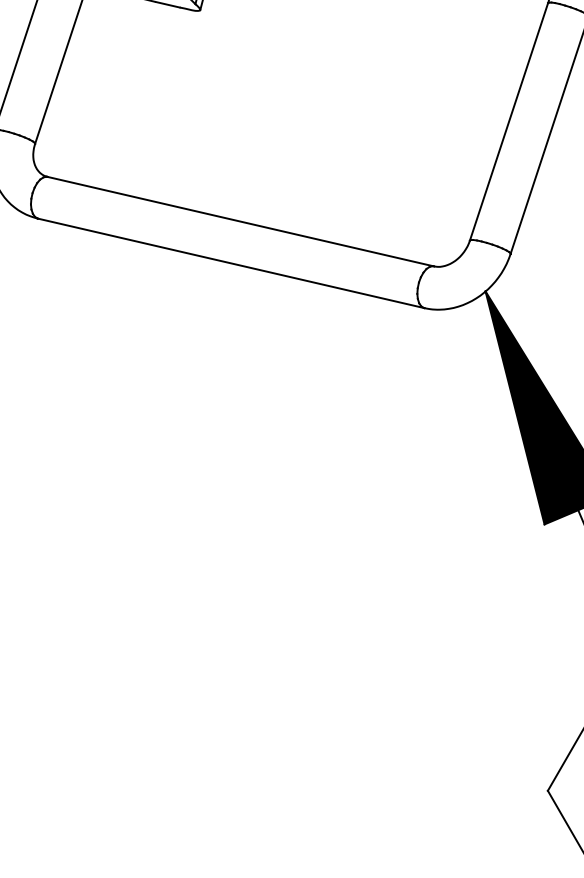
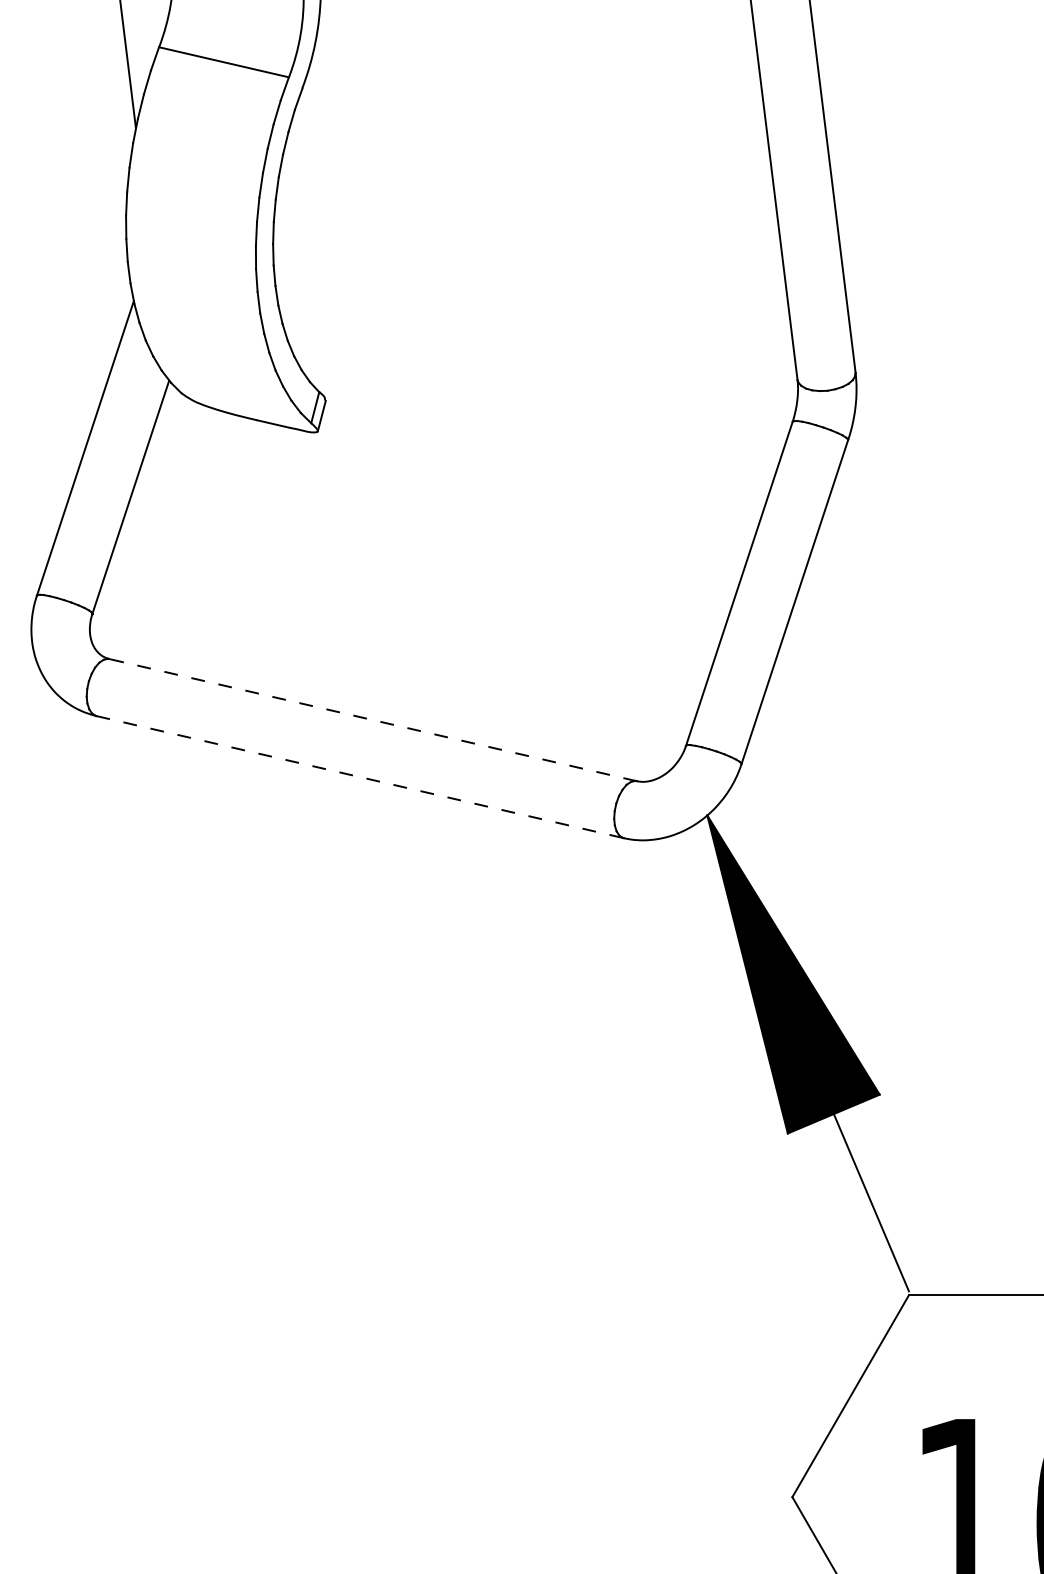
line: (241, 221) -> (373, 720), solid -> dashed
line: (231, 263) -> (360, 777), solid -> dashed

